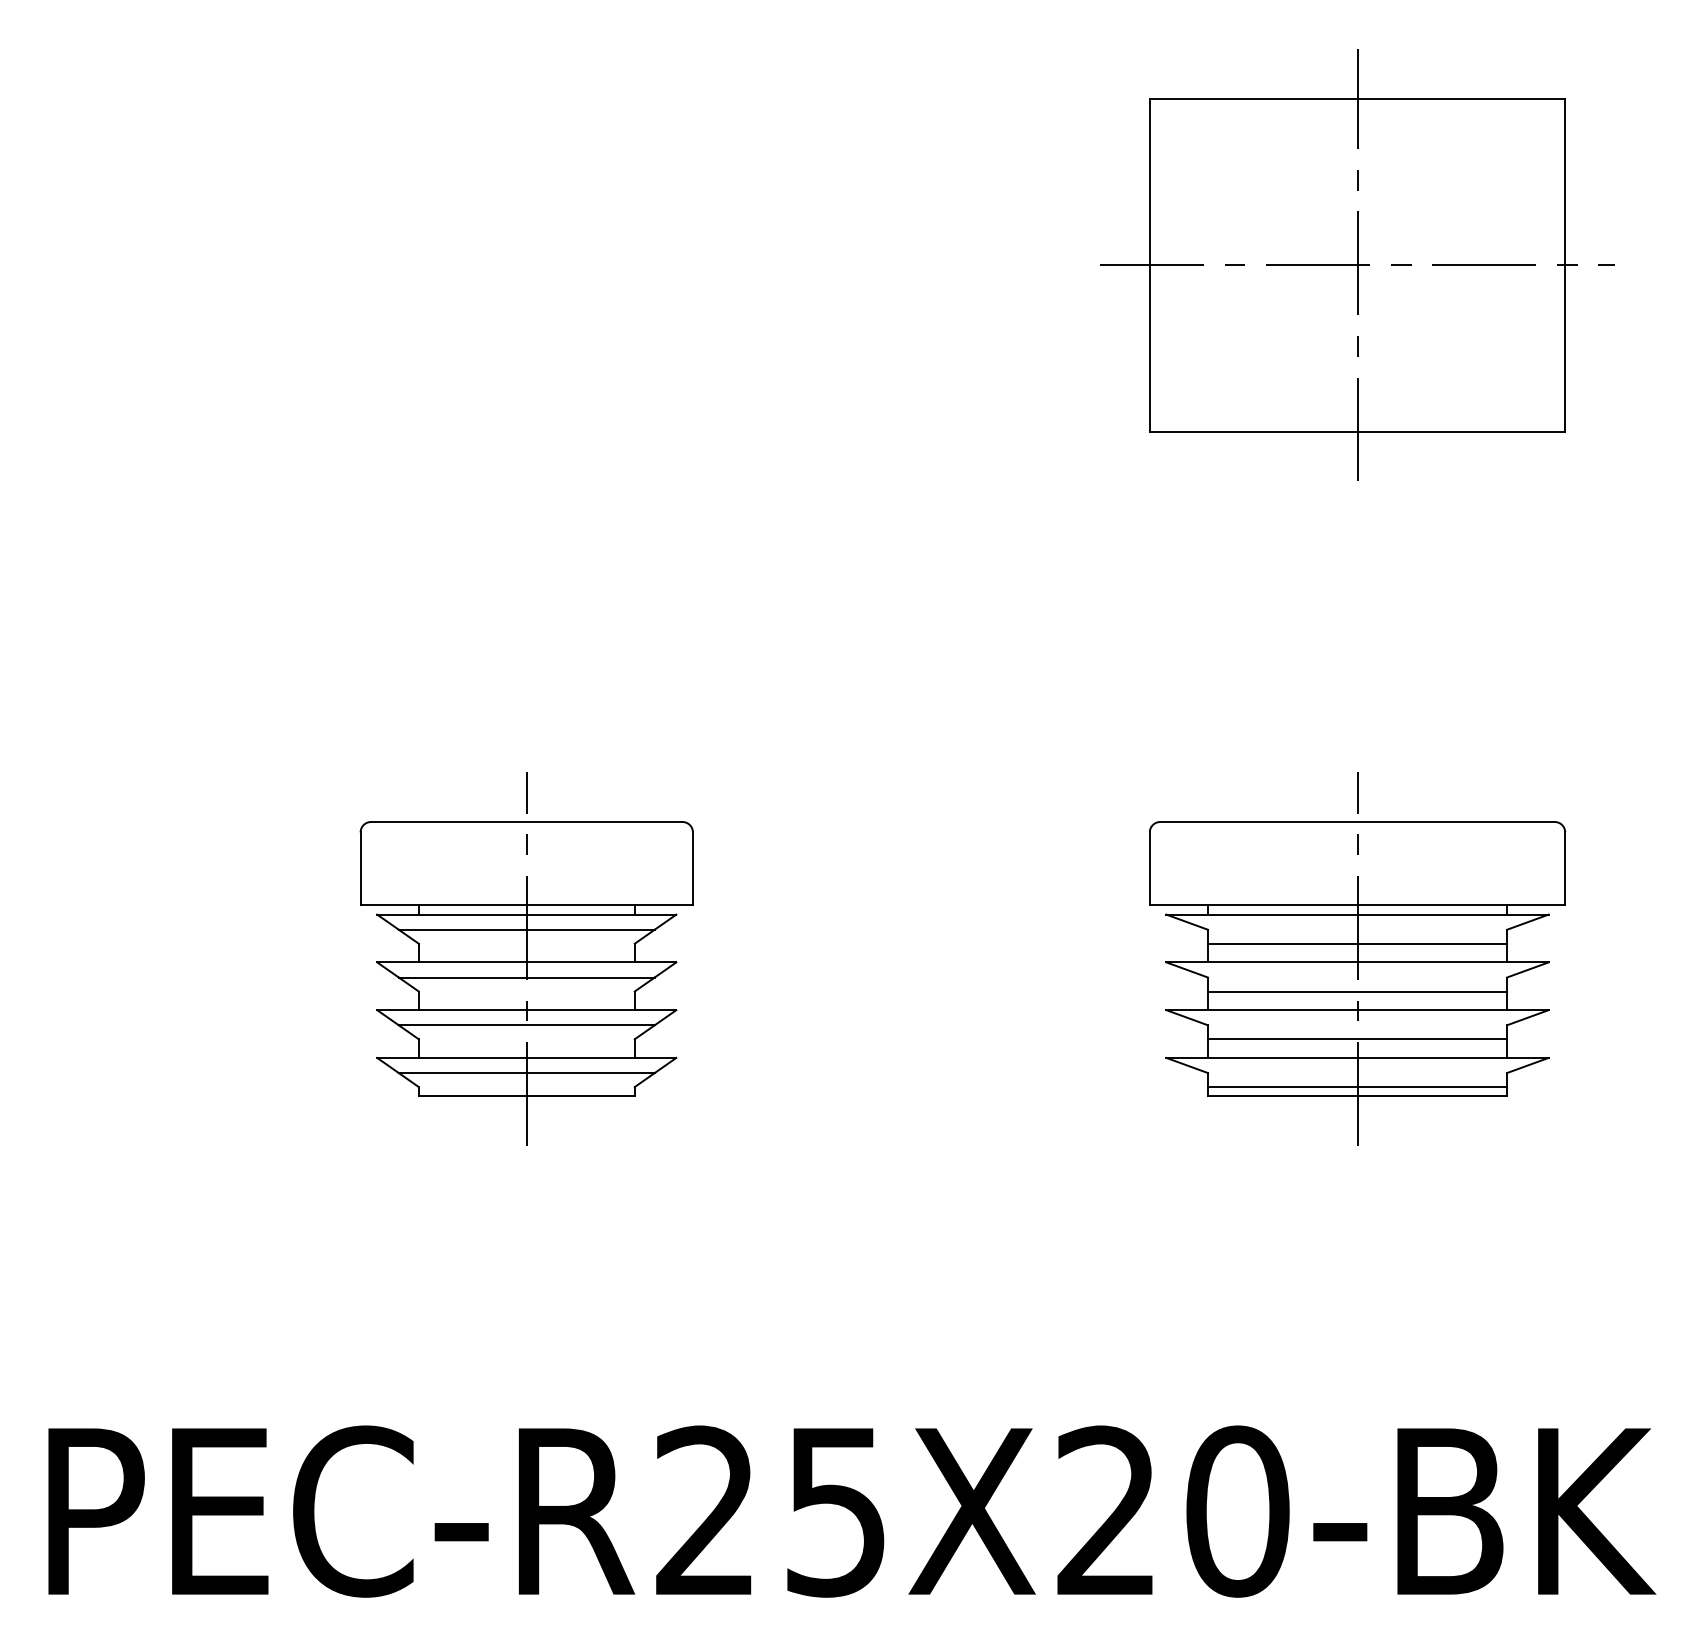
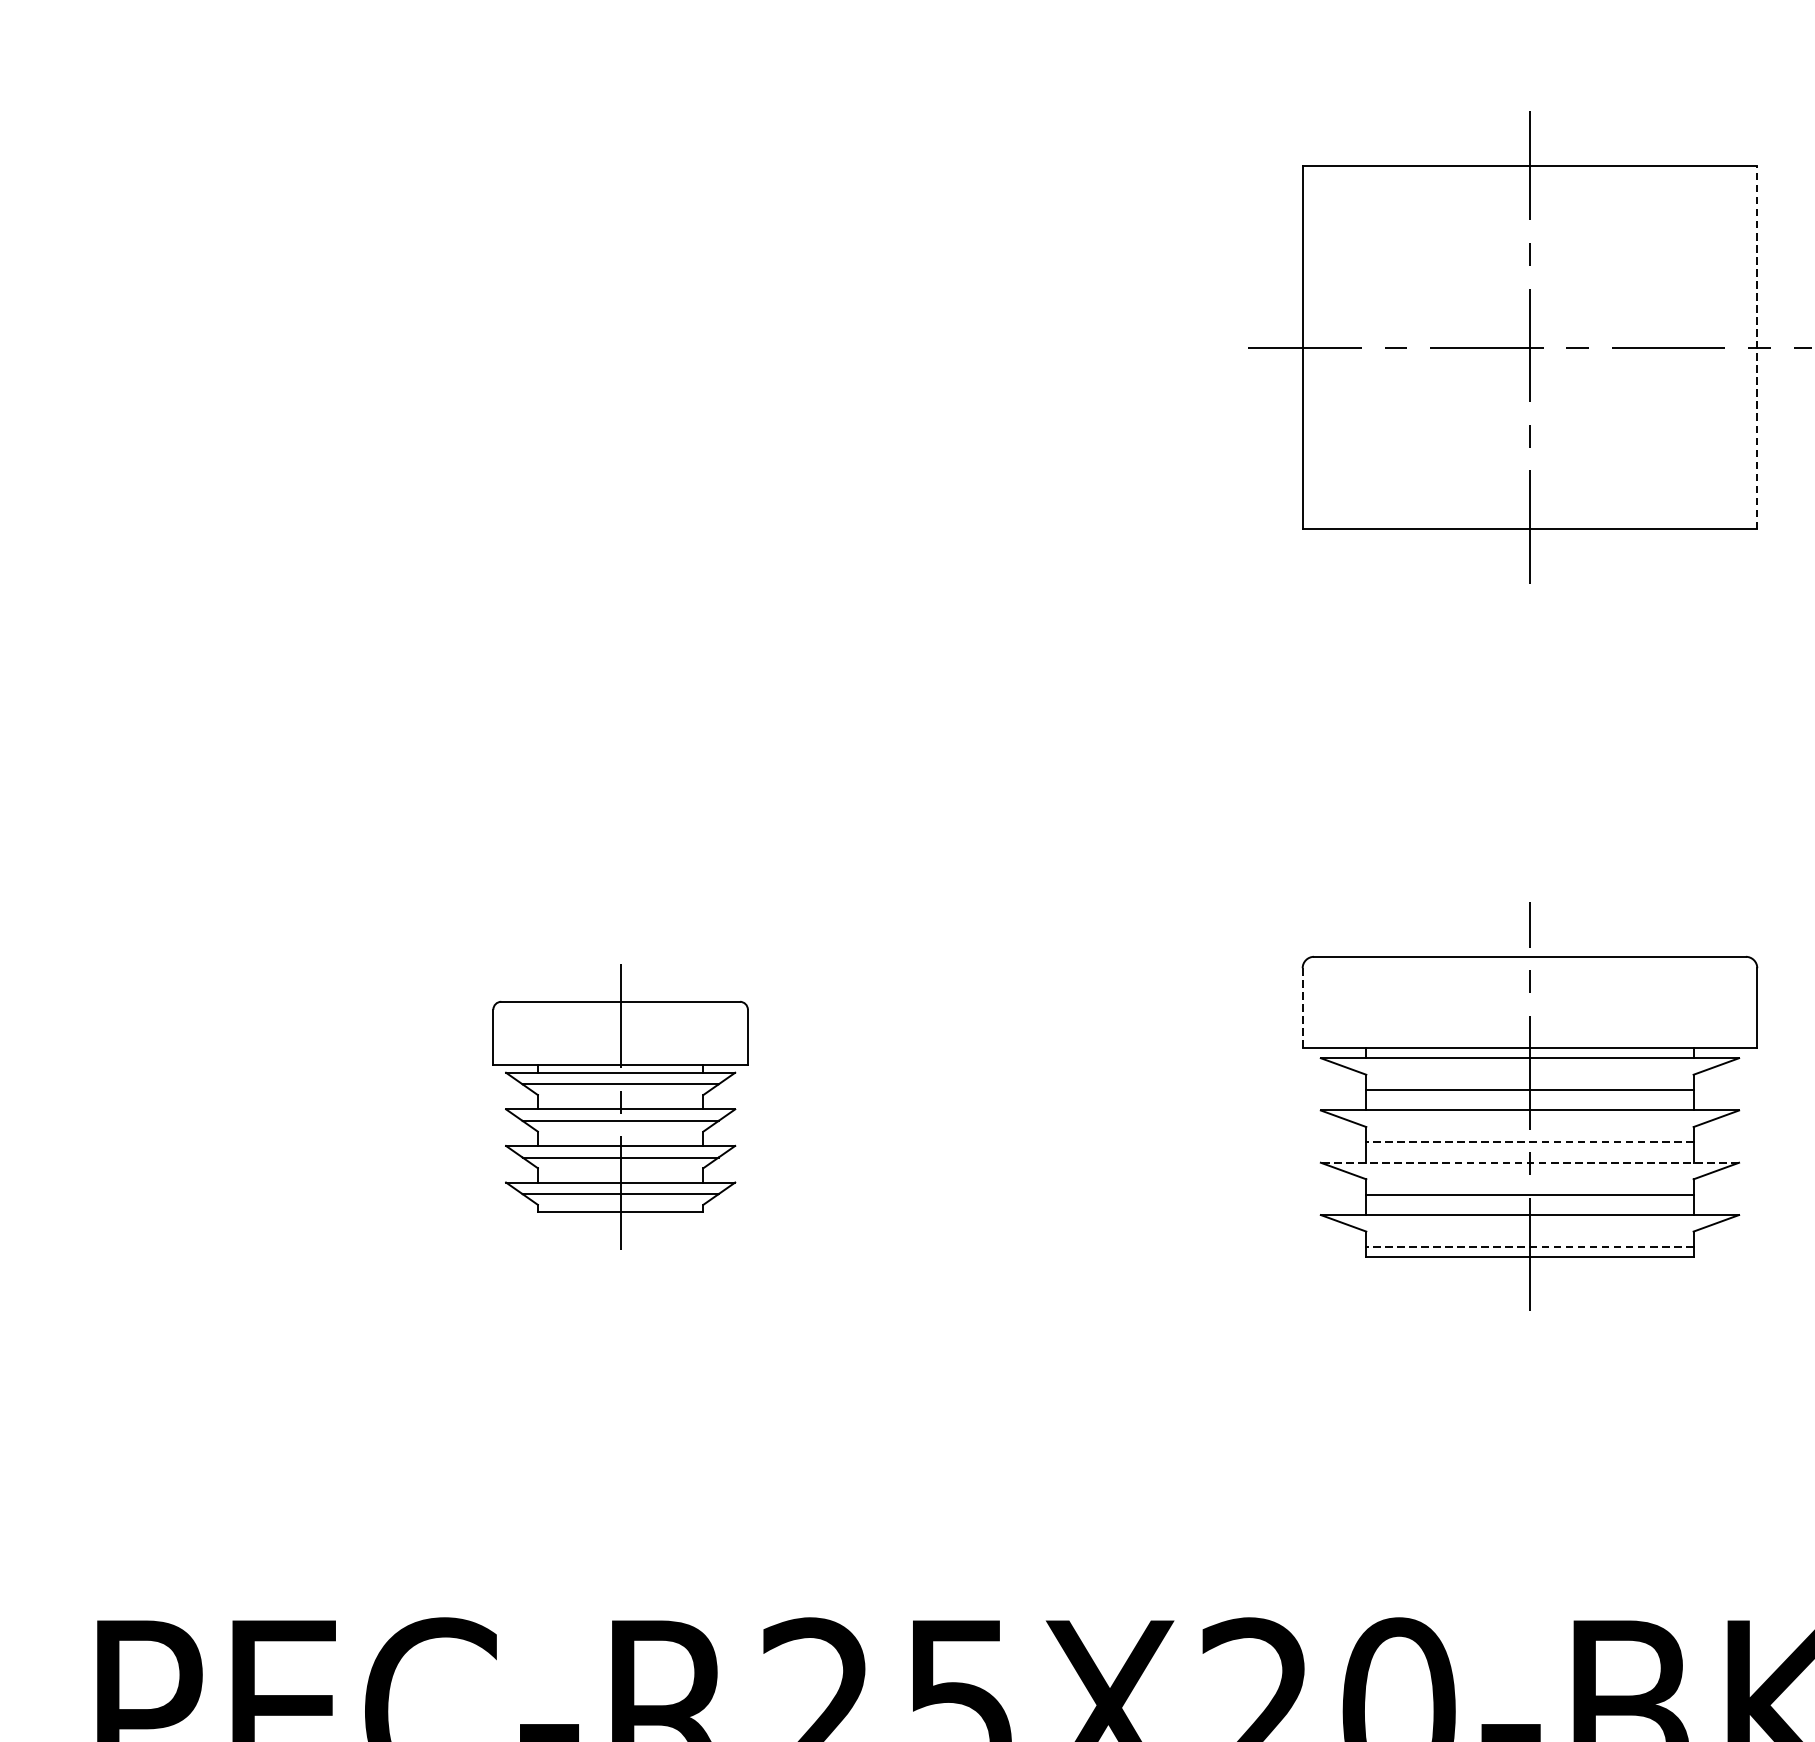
line: (1565, 264) -> (1757, 346), solid -> dashed
line: (1149, 869) -> (1302, 1008), solid -> dashed
part: (526, 958) -> (620, 1106), size x0.7
line: (1357, 991) -> (1529, 1142), solid -> dashed
line: (1357, 1010) -> (1529, 1163), solid -> dashed
line: (1357, 1087) -> (1529, 1247), solid -> dashed

